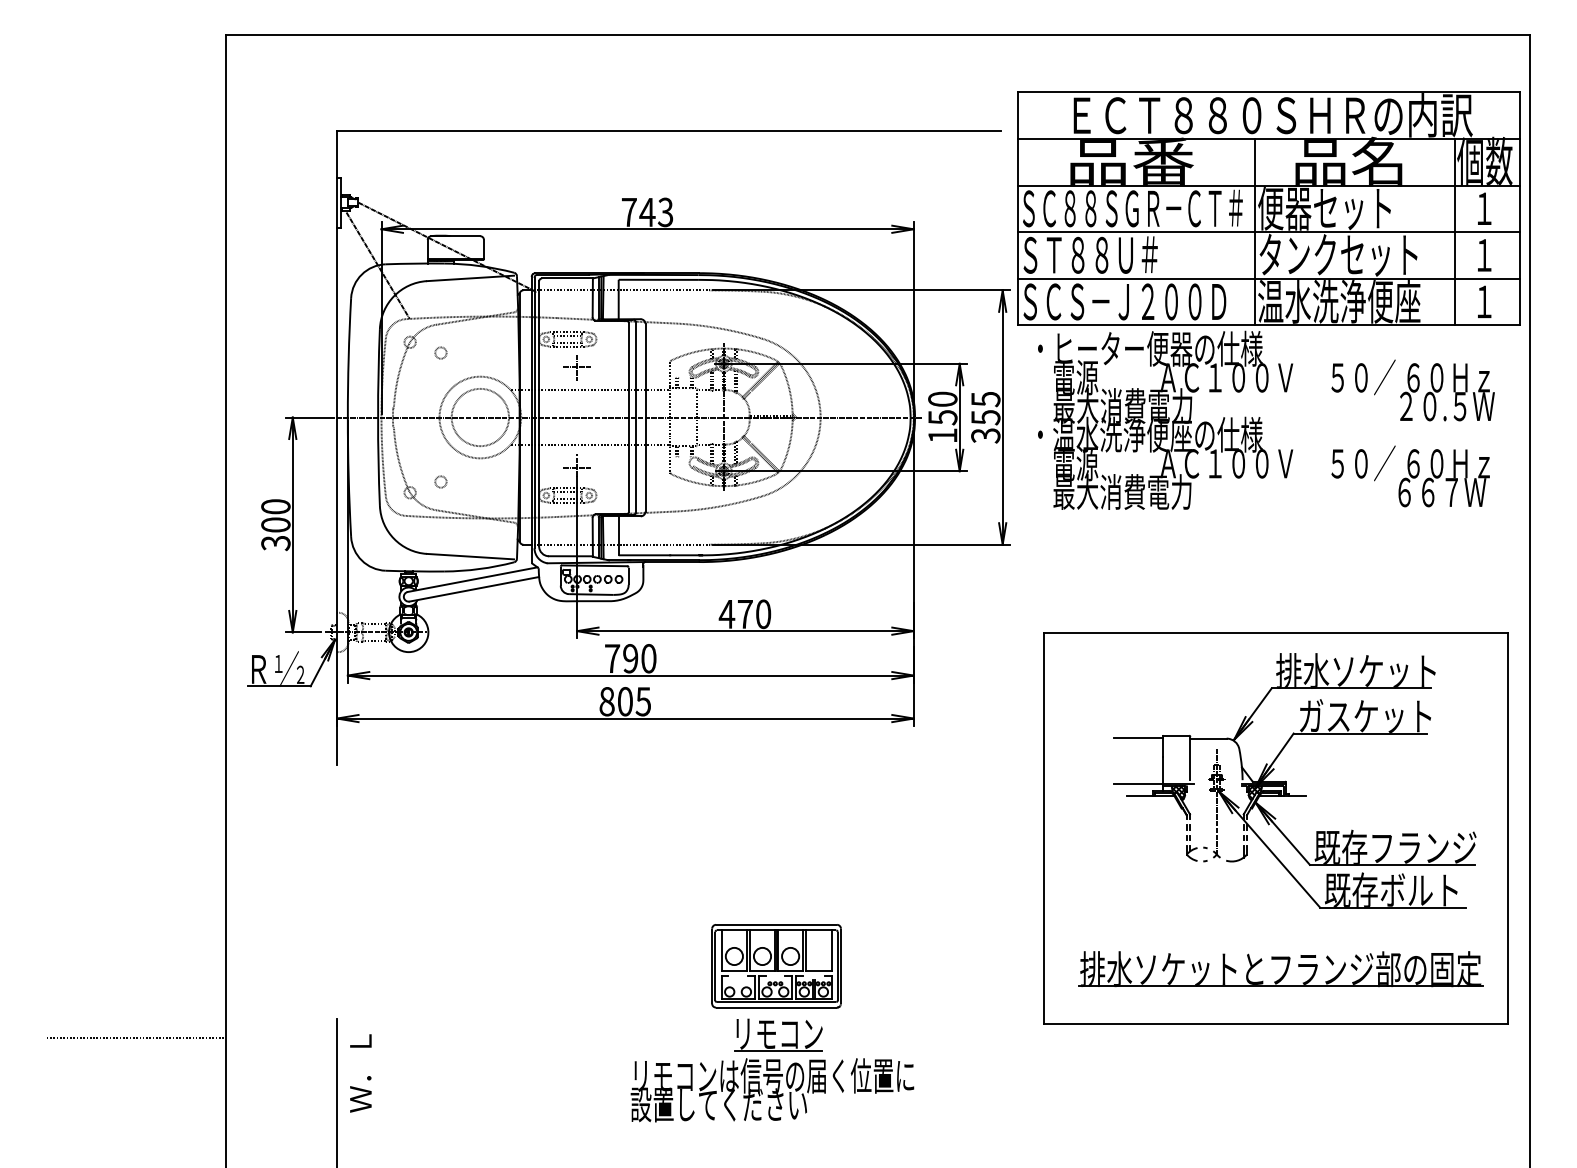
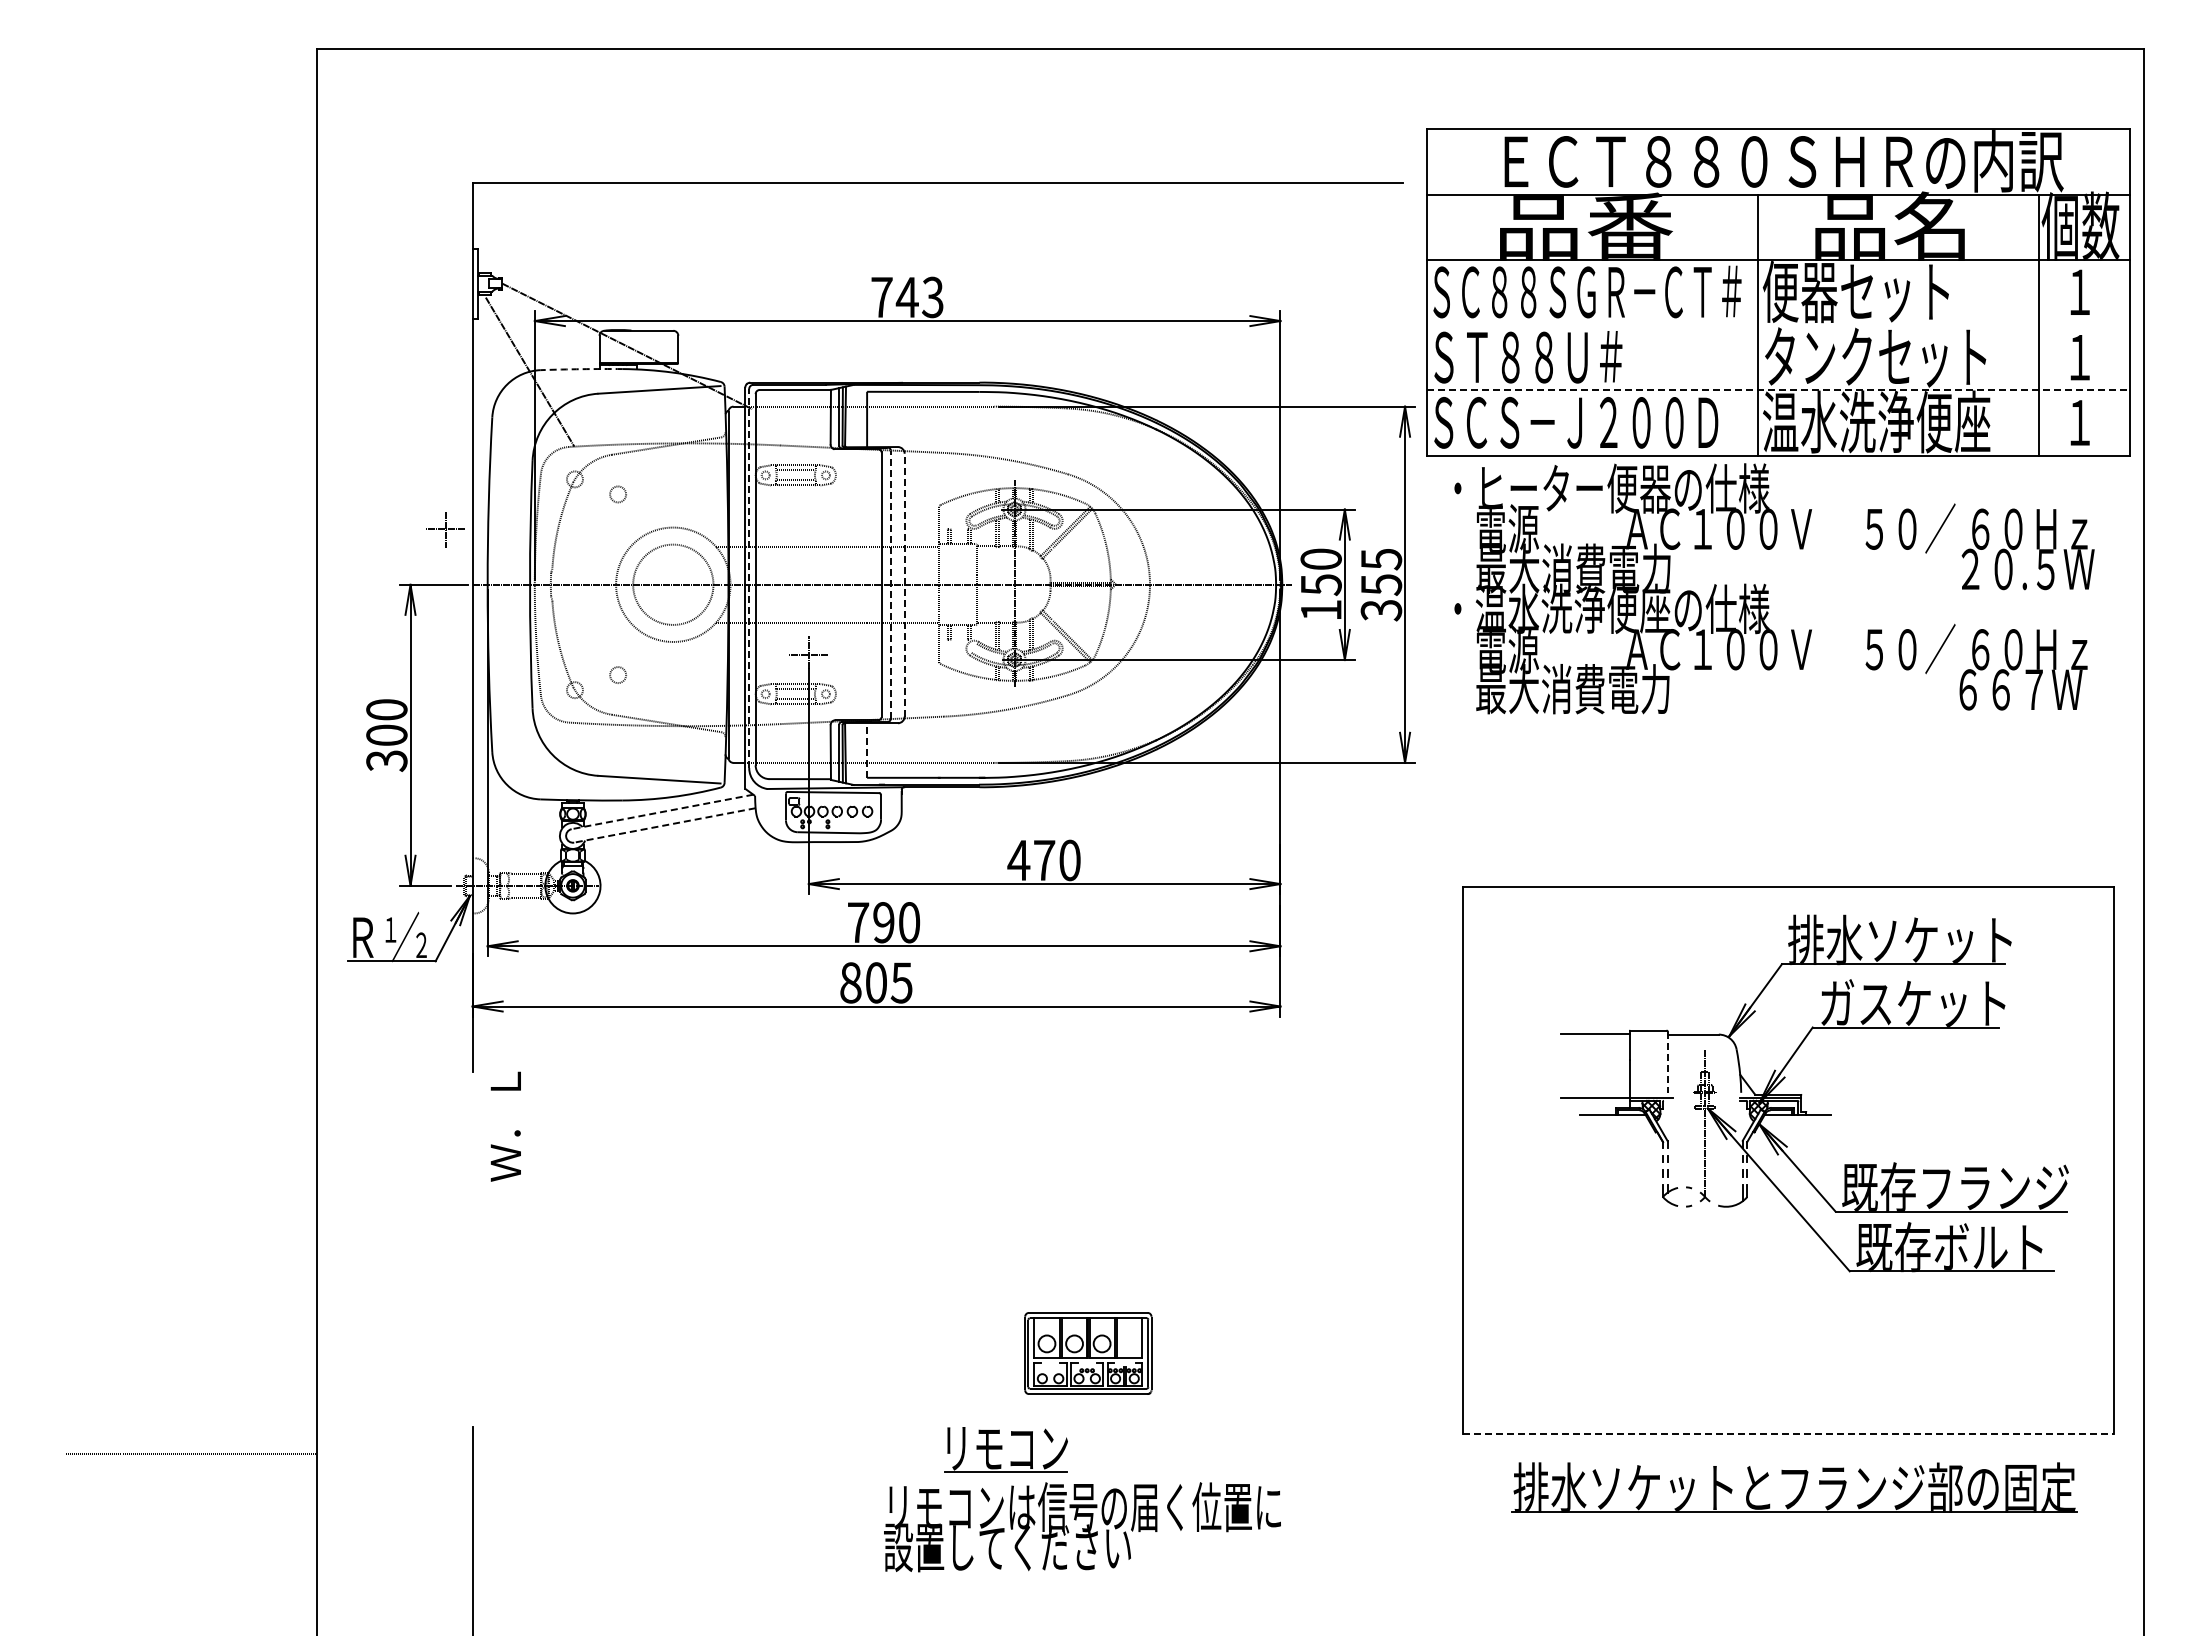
line: (1269, 232) -> (1778, 325), removed
arc: (414, 263) -> (581, 369), solid -> dashed
line: (1269, 278) -> (1778, 390), solid -> dashed
part: (576, 368) -> (445, 529), moved
line: (534, 413) -> (749, 578), solid -> dashed
line: (635, 417) -> (890, 584), solid -> dashed
line: (645, 417) -> (904, 584), solid -> dashed
line: (618, 535) -> (867, 750), solid -> dashed
line: (472, 580) -> (662, 812), solid -> dashed
line: (474, 589) -> (664, 825), solid -> dashed
line: (1190, 758) -> (1668, 1062), solid -> dashed
part: (776, 966) -> (1088, 1353), size x0.7
part: (1284, 971) -> (1800, 1490), moved
line: (1276, 1024) -> (1788, 1434), solid -> dashed
part: (778, 1034) -> (1005, 1449), moved
text: (360, 1073) -> (505, 1126), moved

